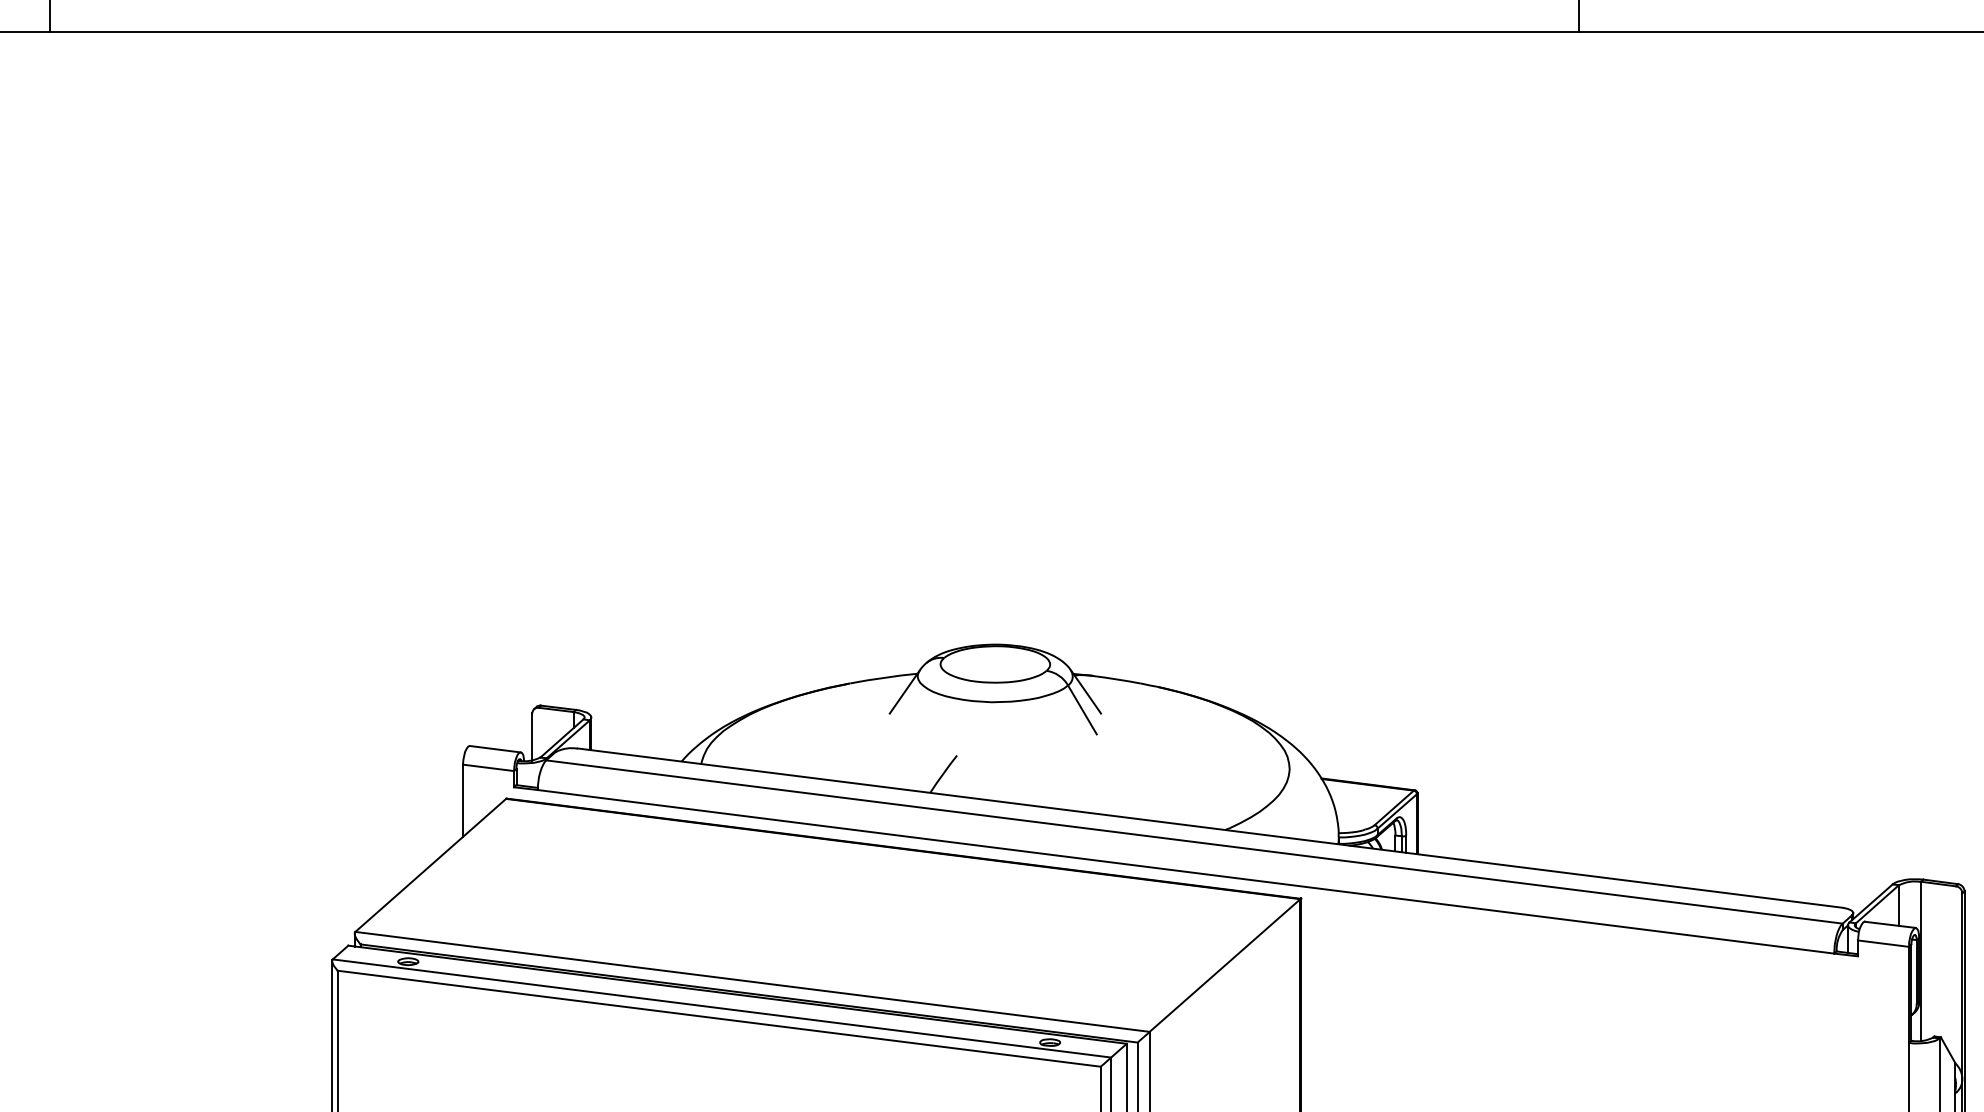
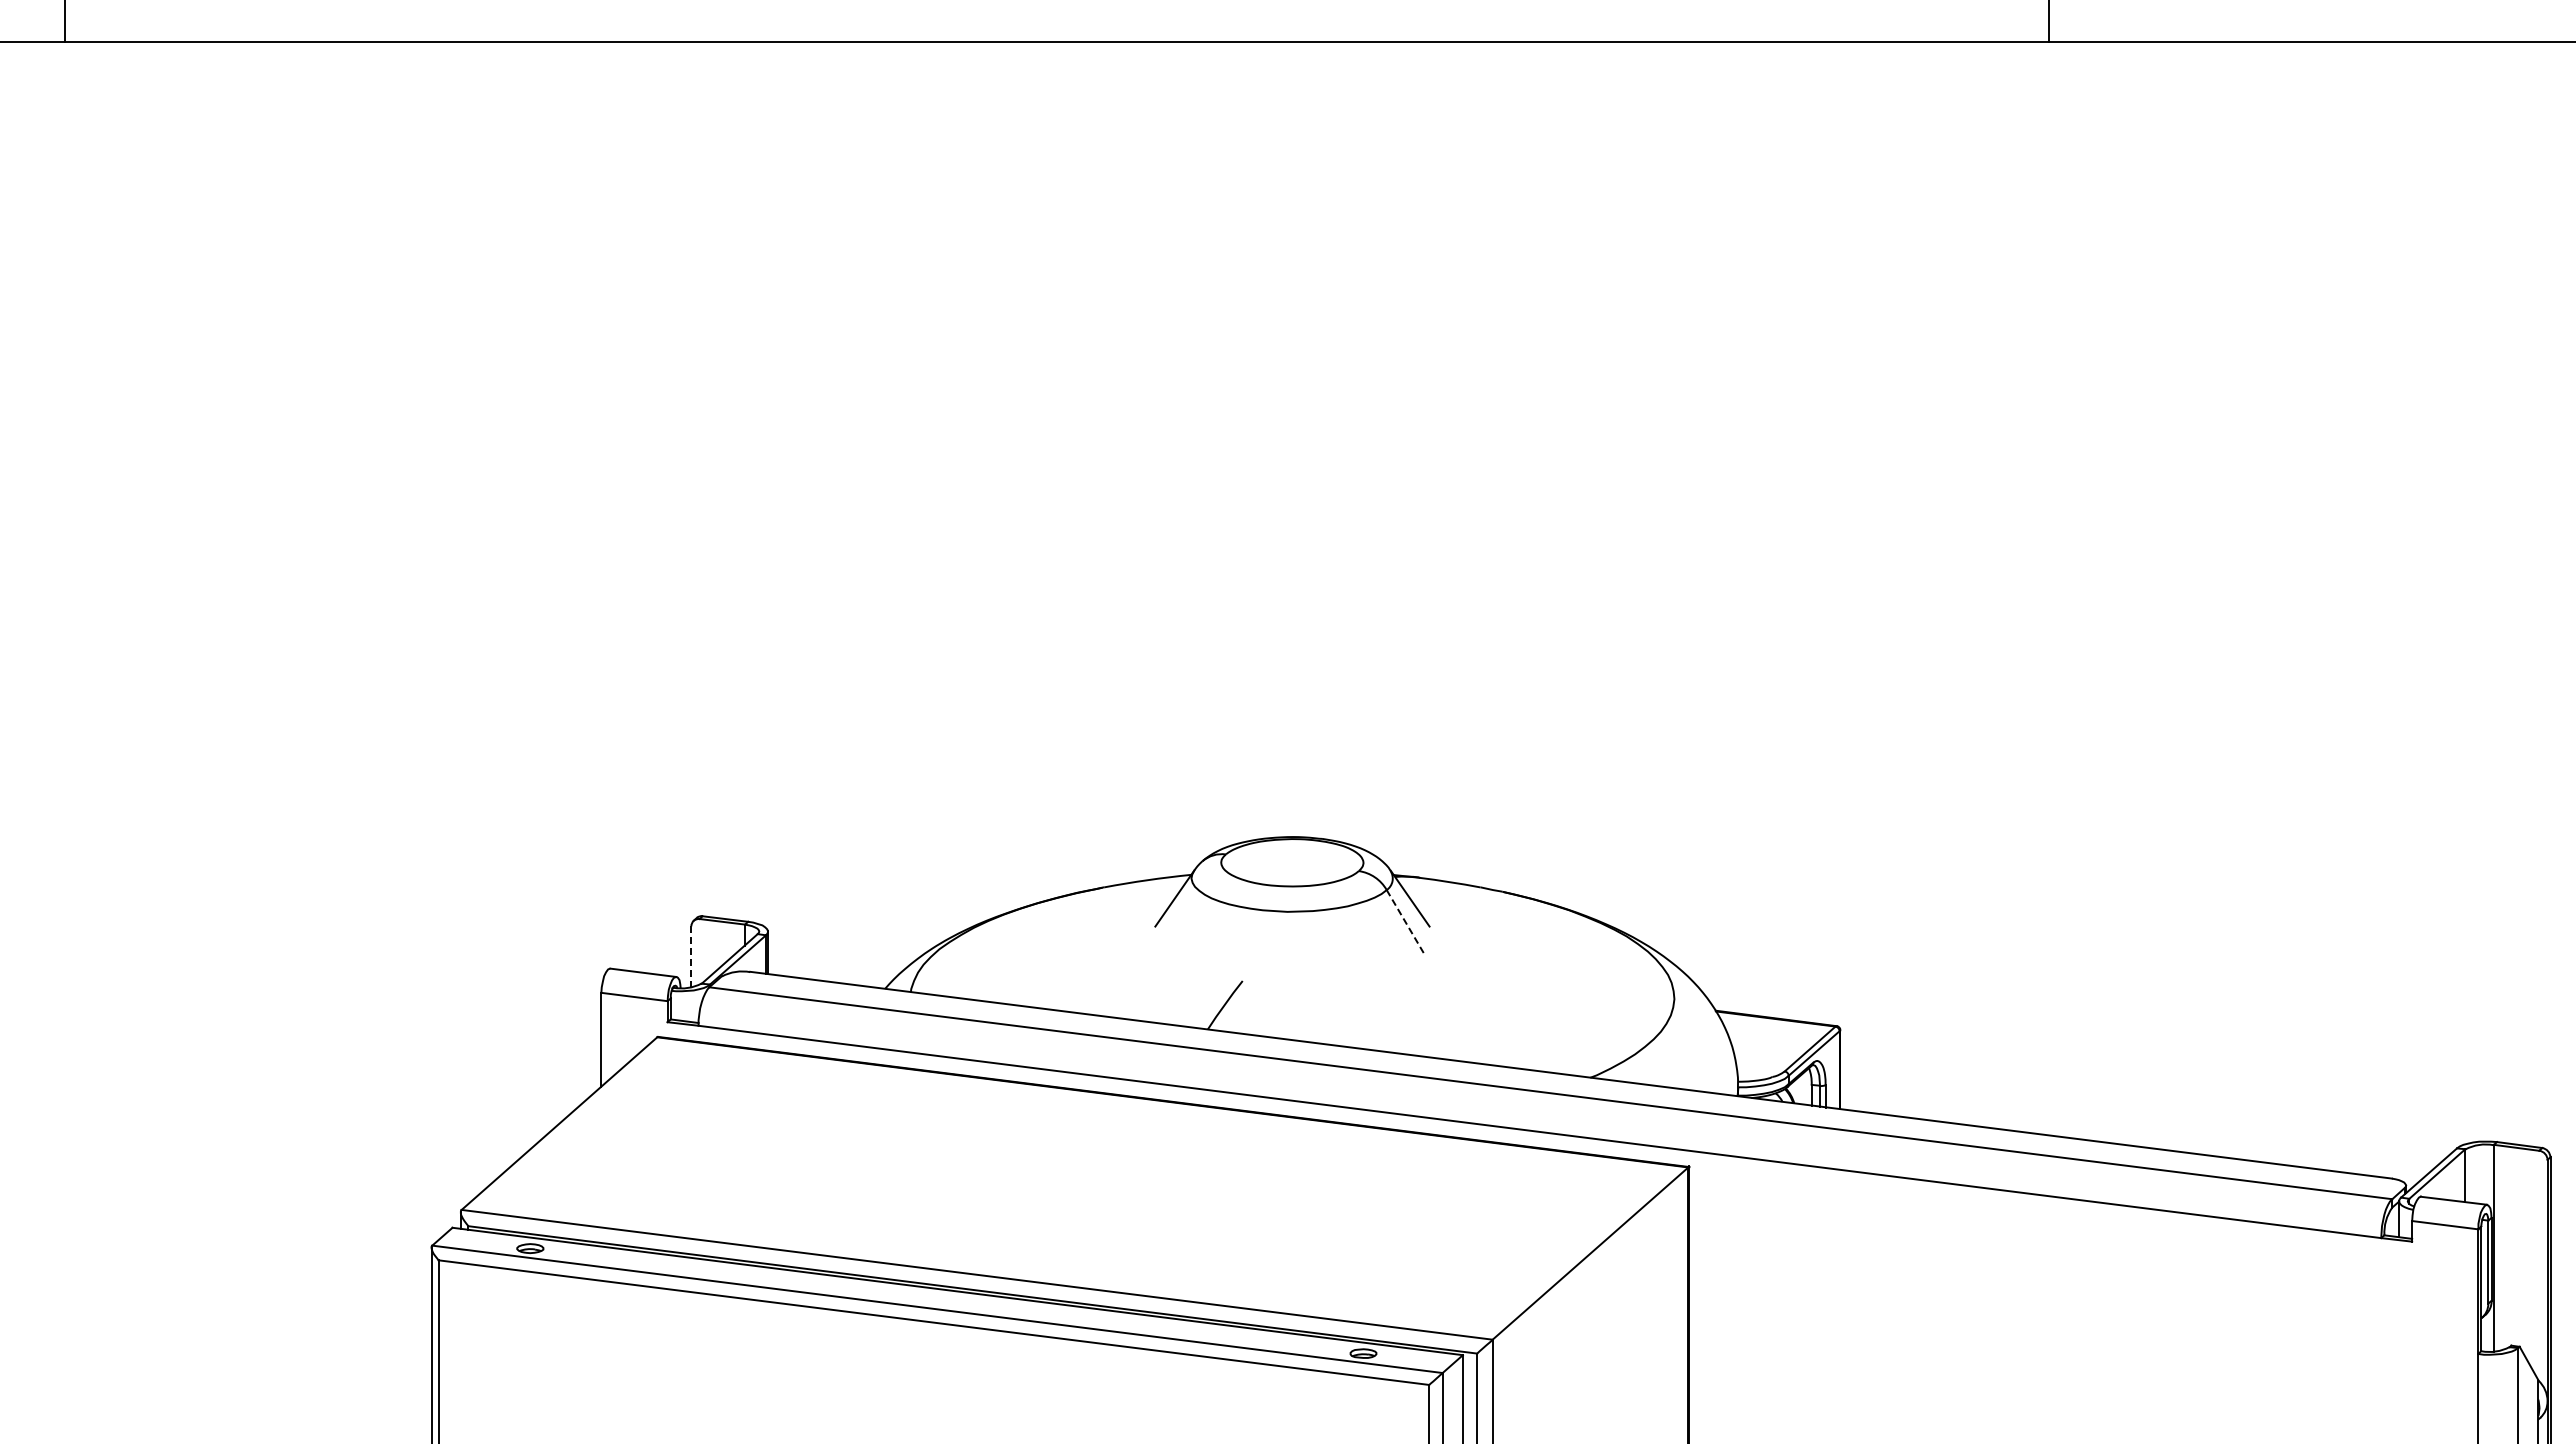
line: (1082, 709) -> (1405, 921), solid -> dashed
line: (532, 736) -> (691, 956), solid -> dashed

